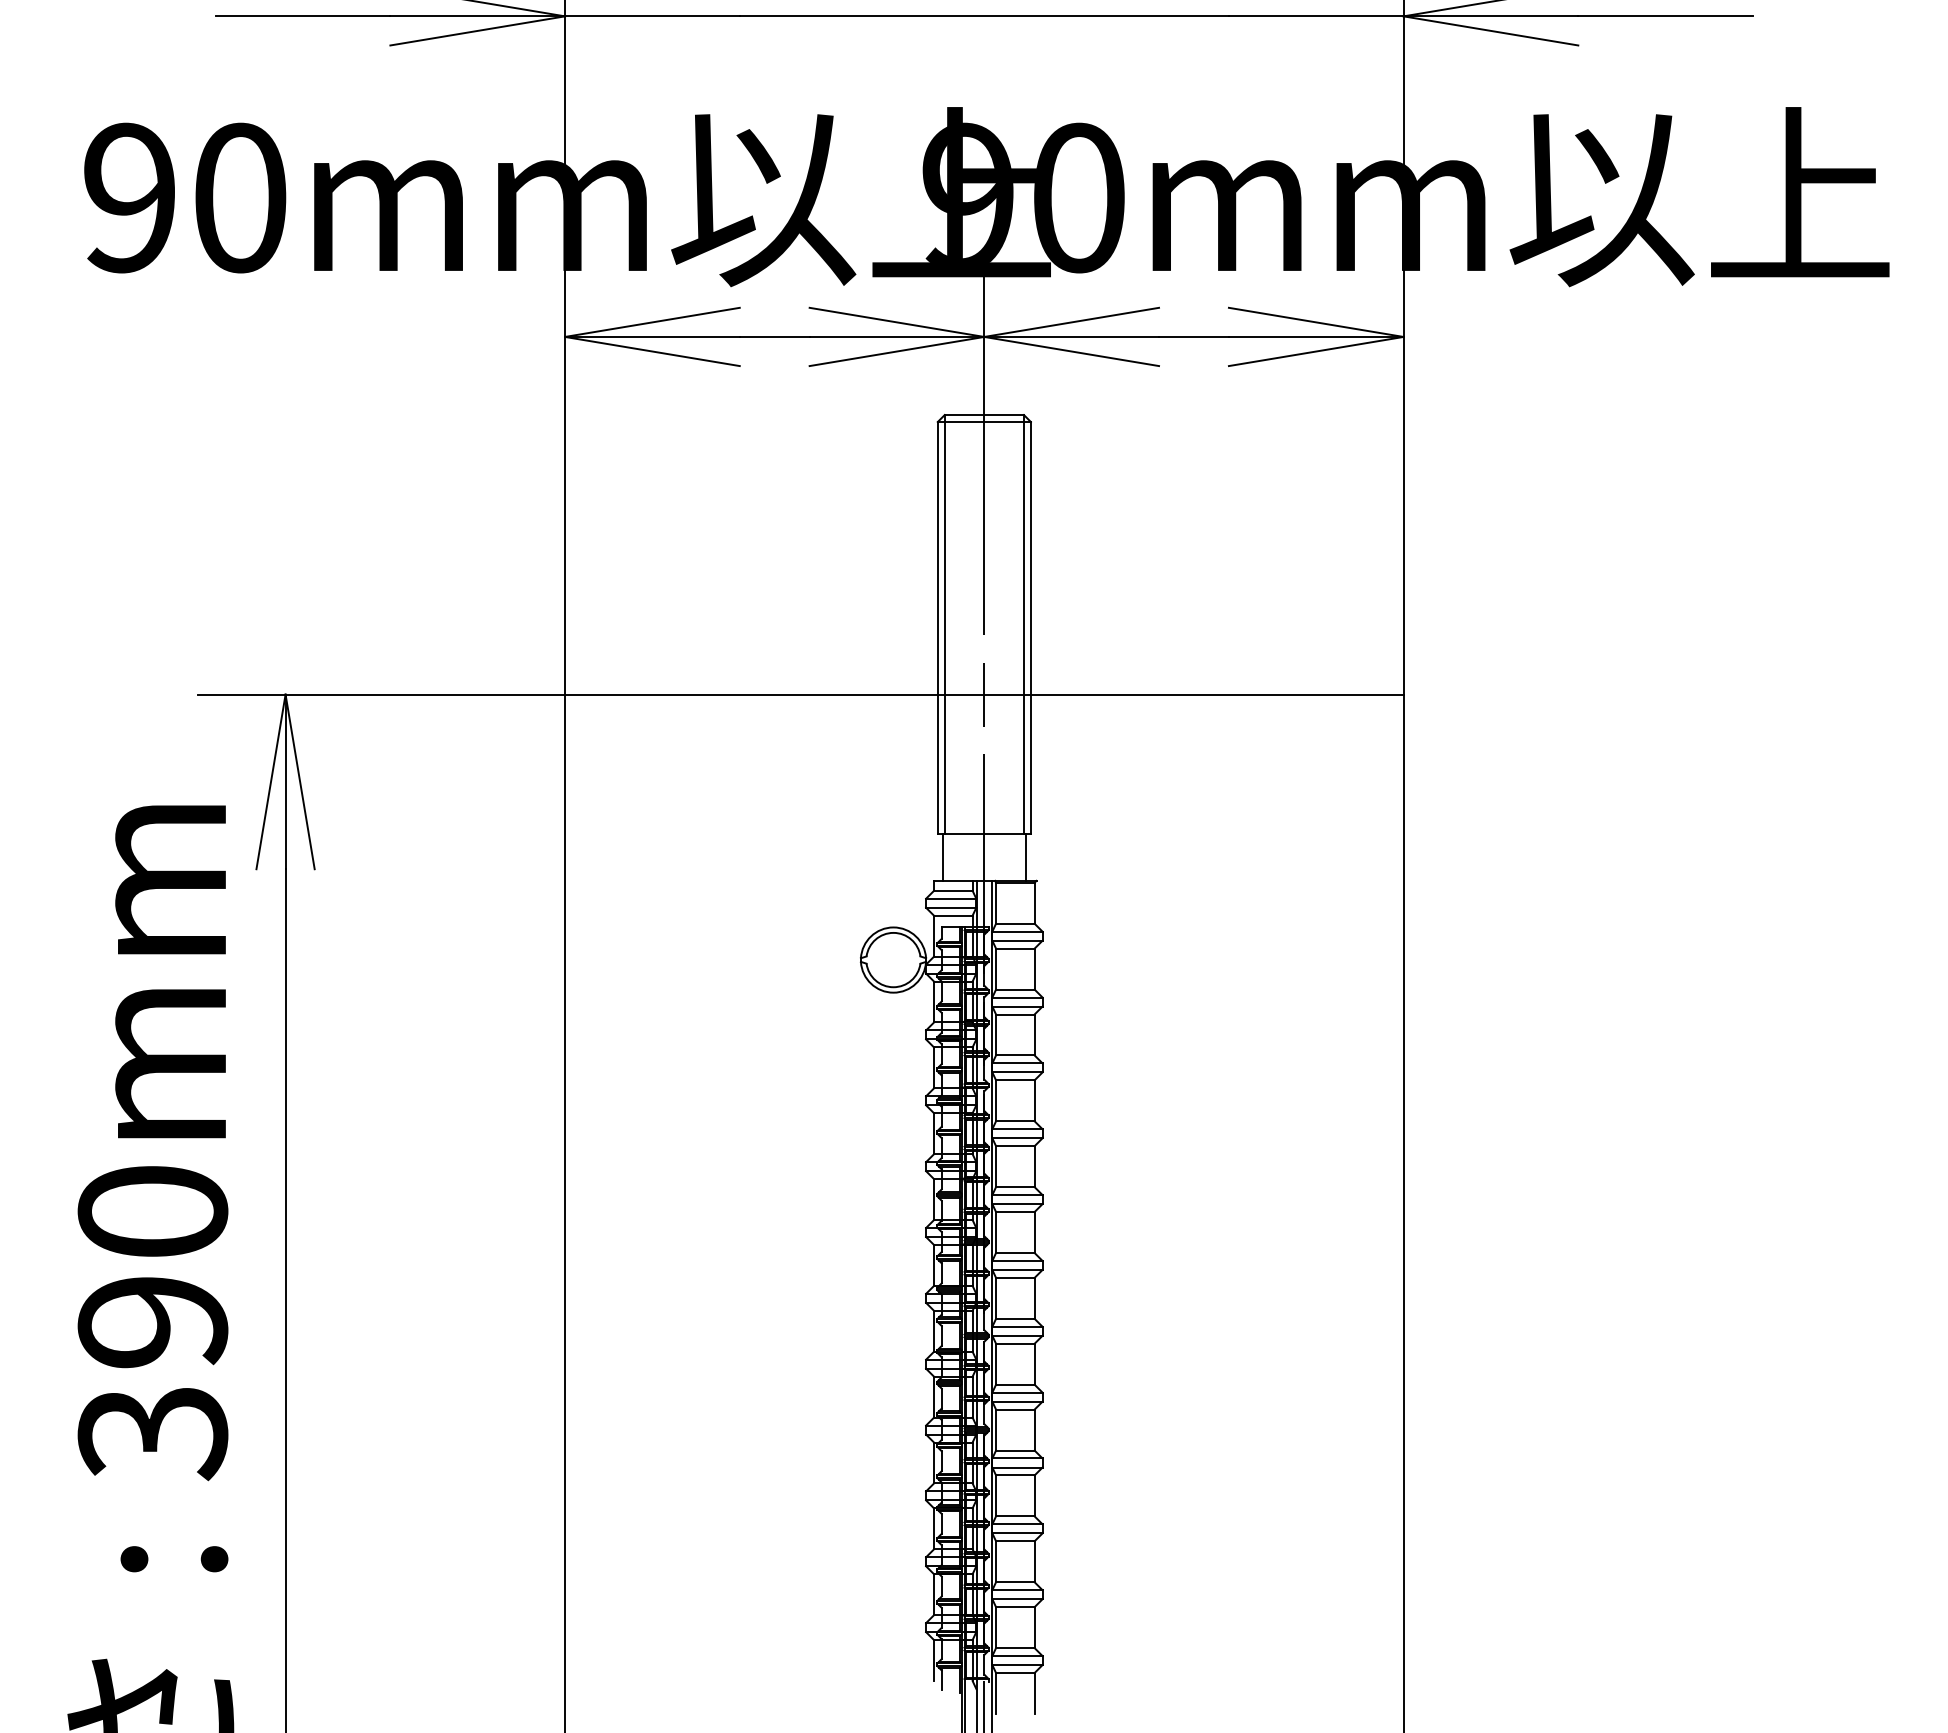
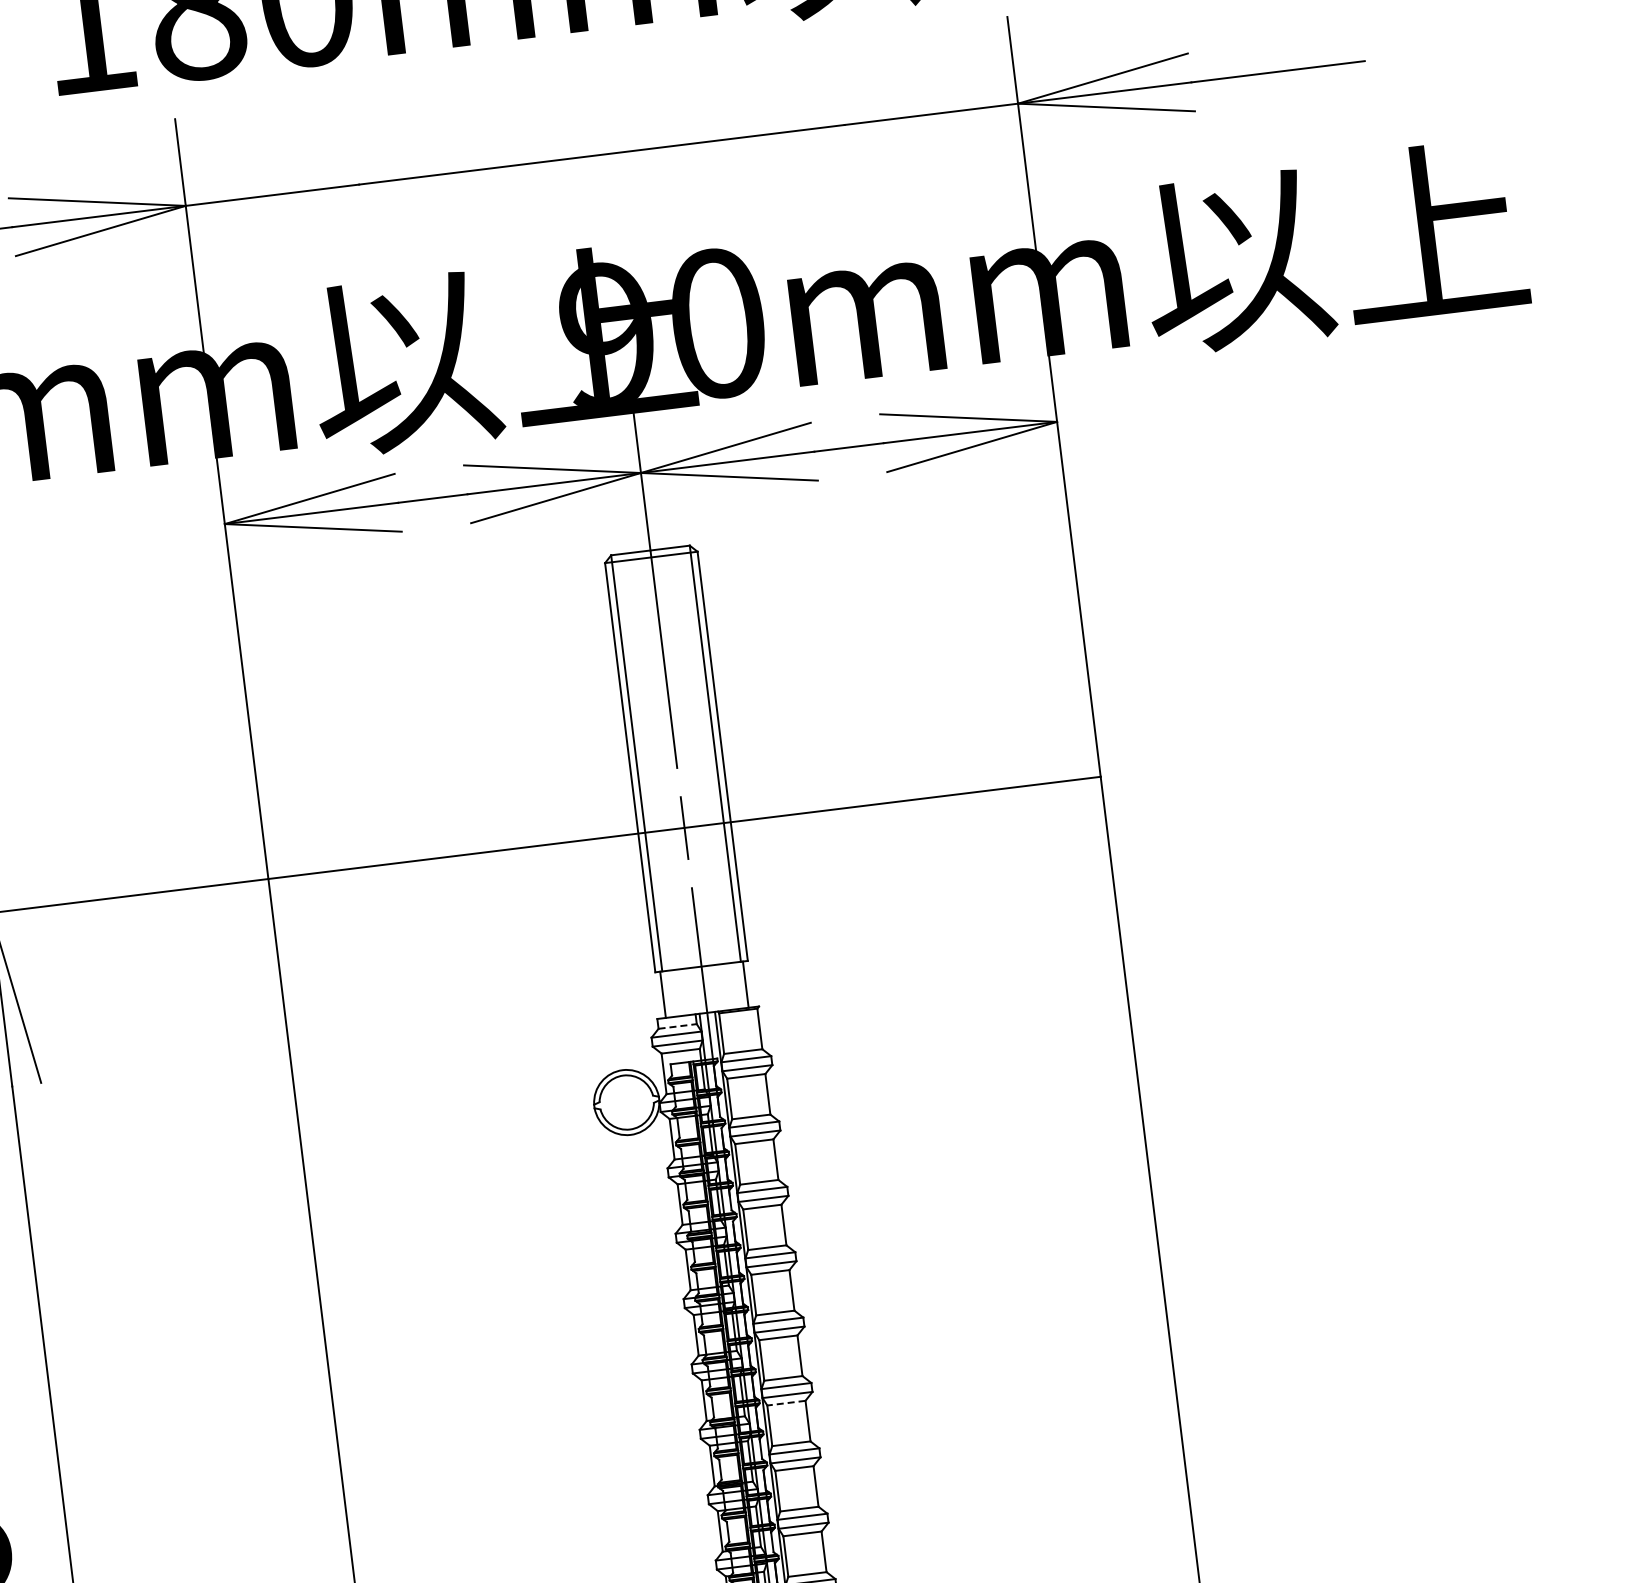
line: (953, 890) -> (677, 1026), solid -> dashed
line: (1014, 1277) -> (785, 1402), solid -> dashed

